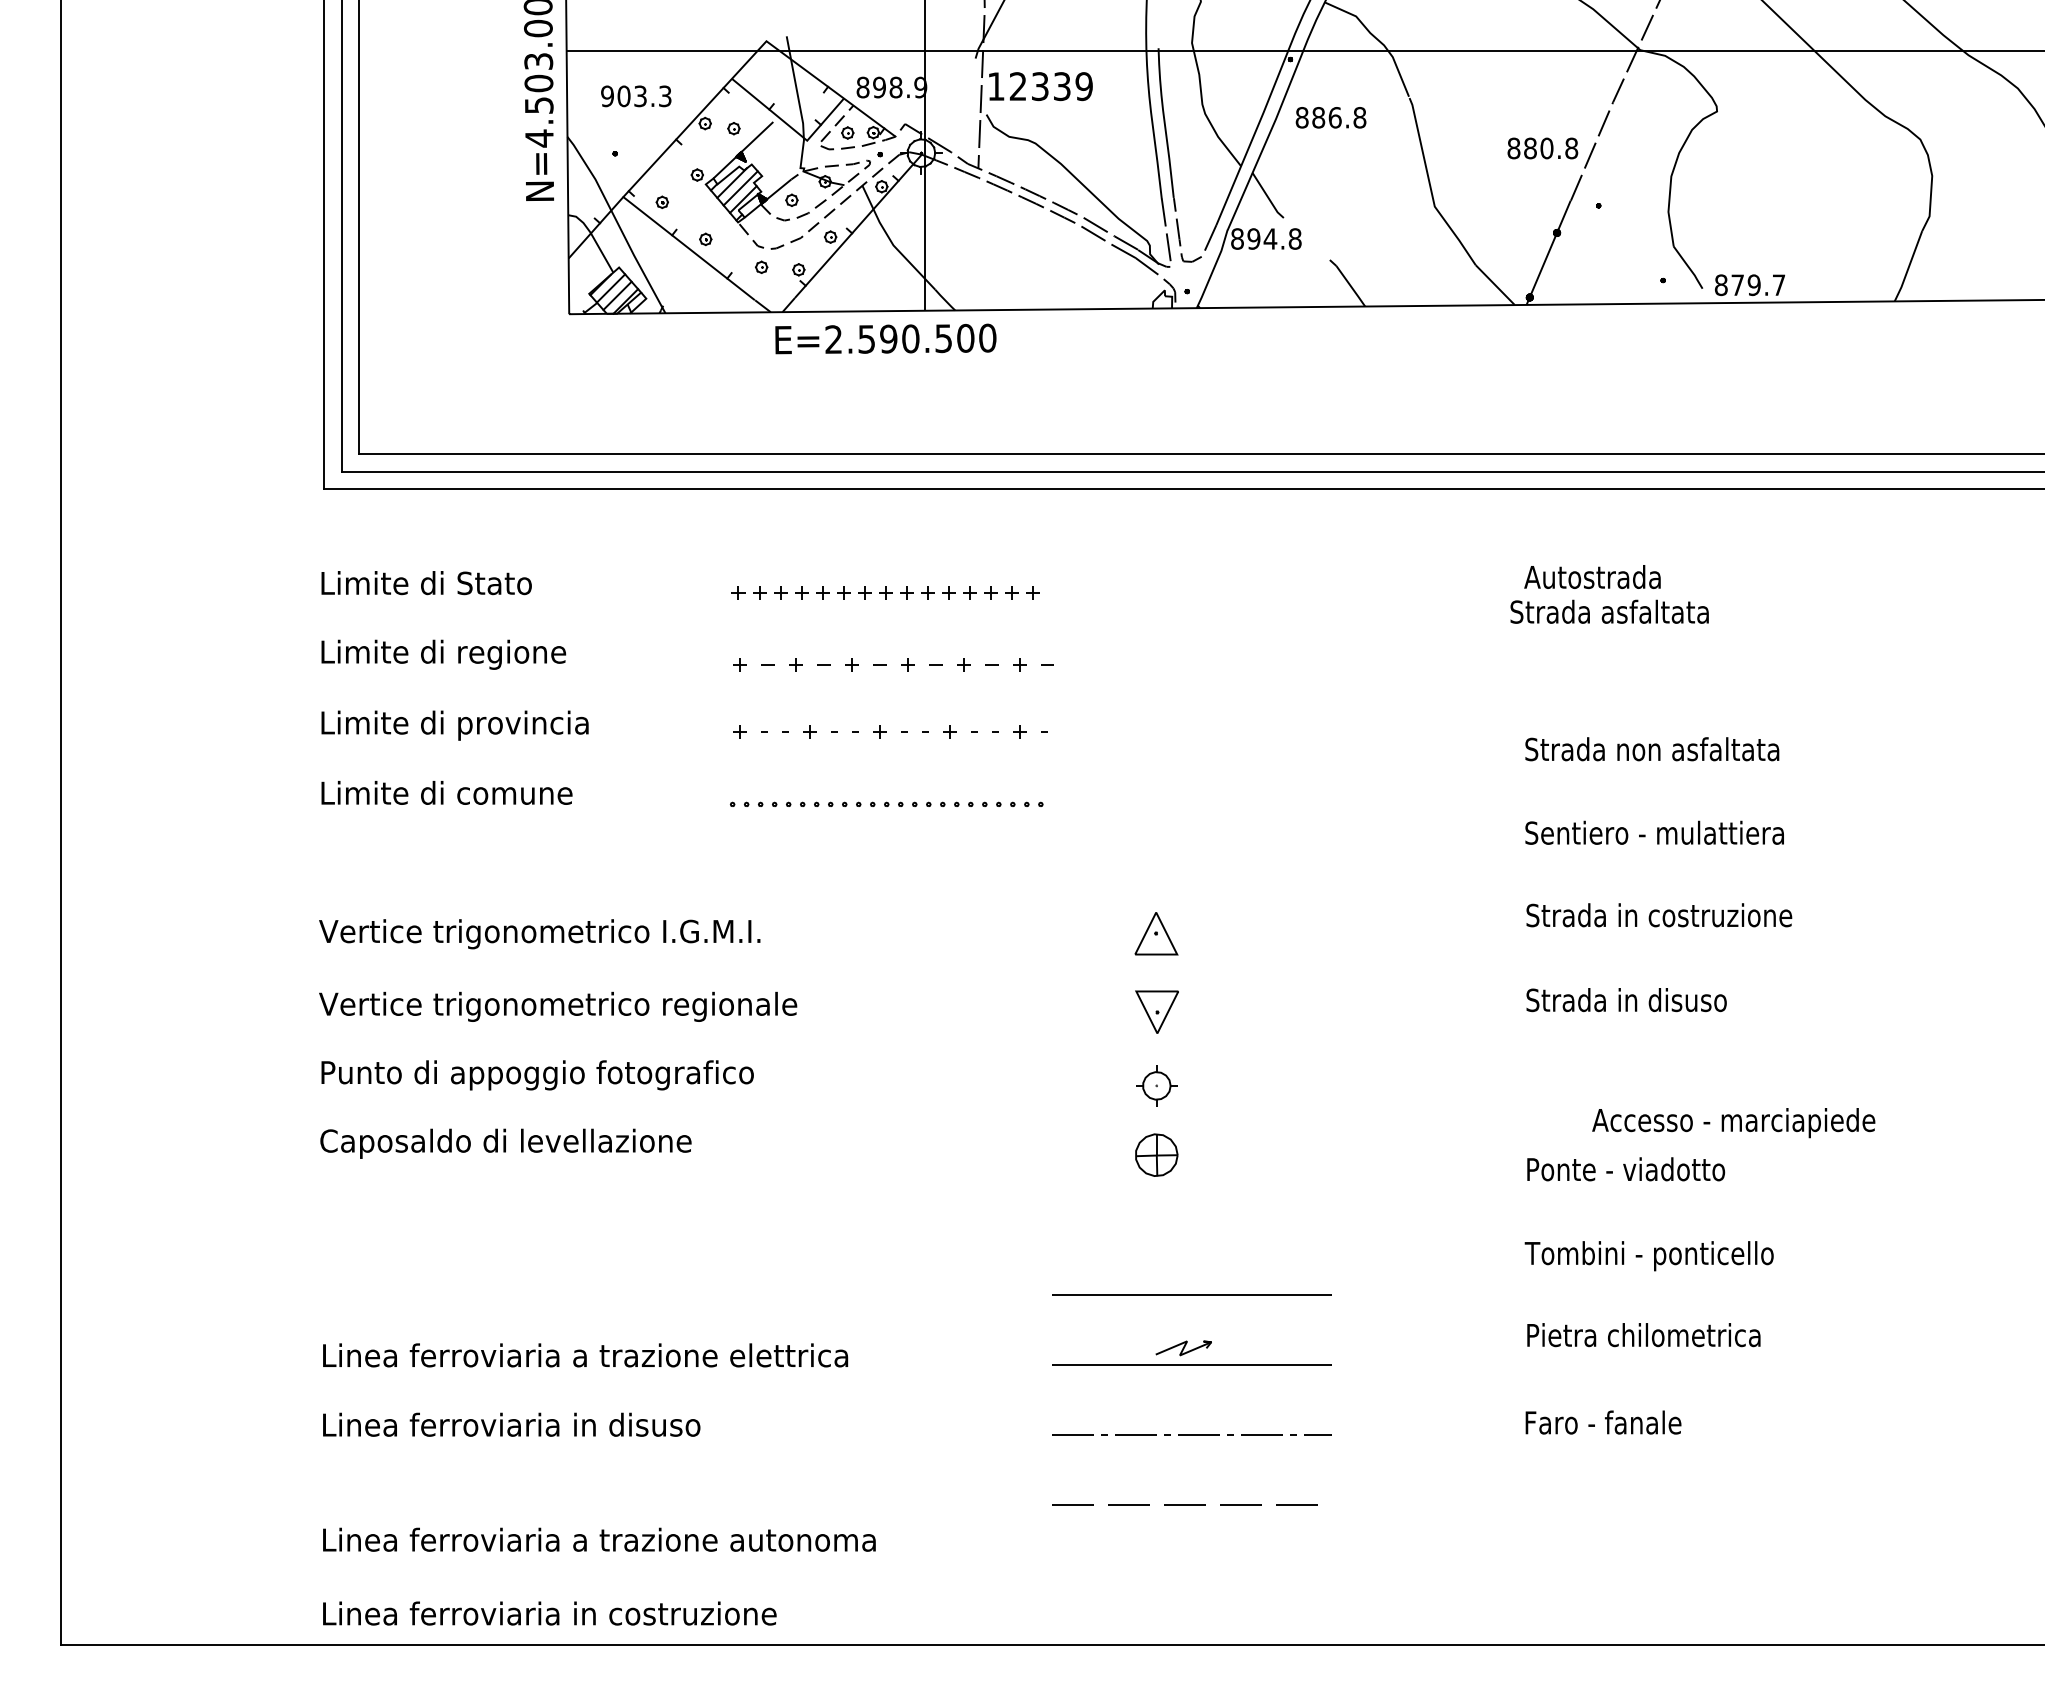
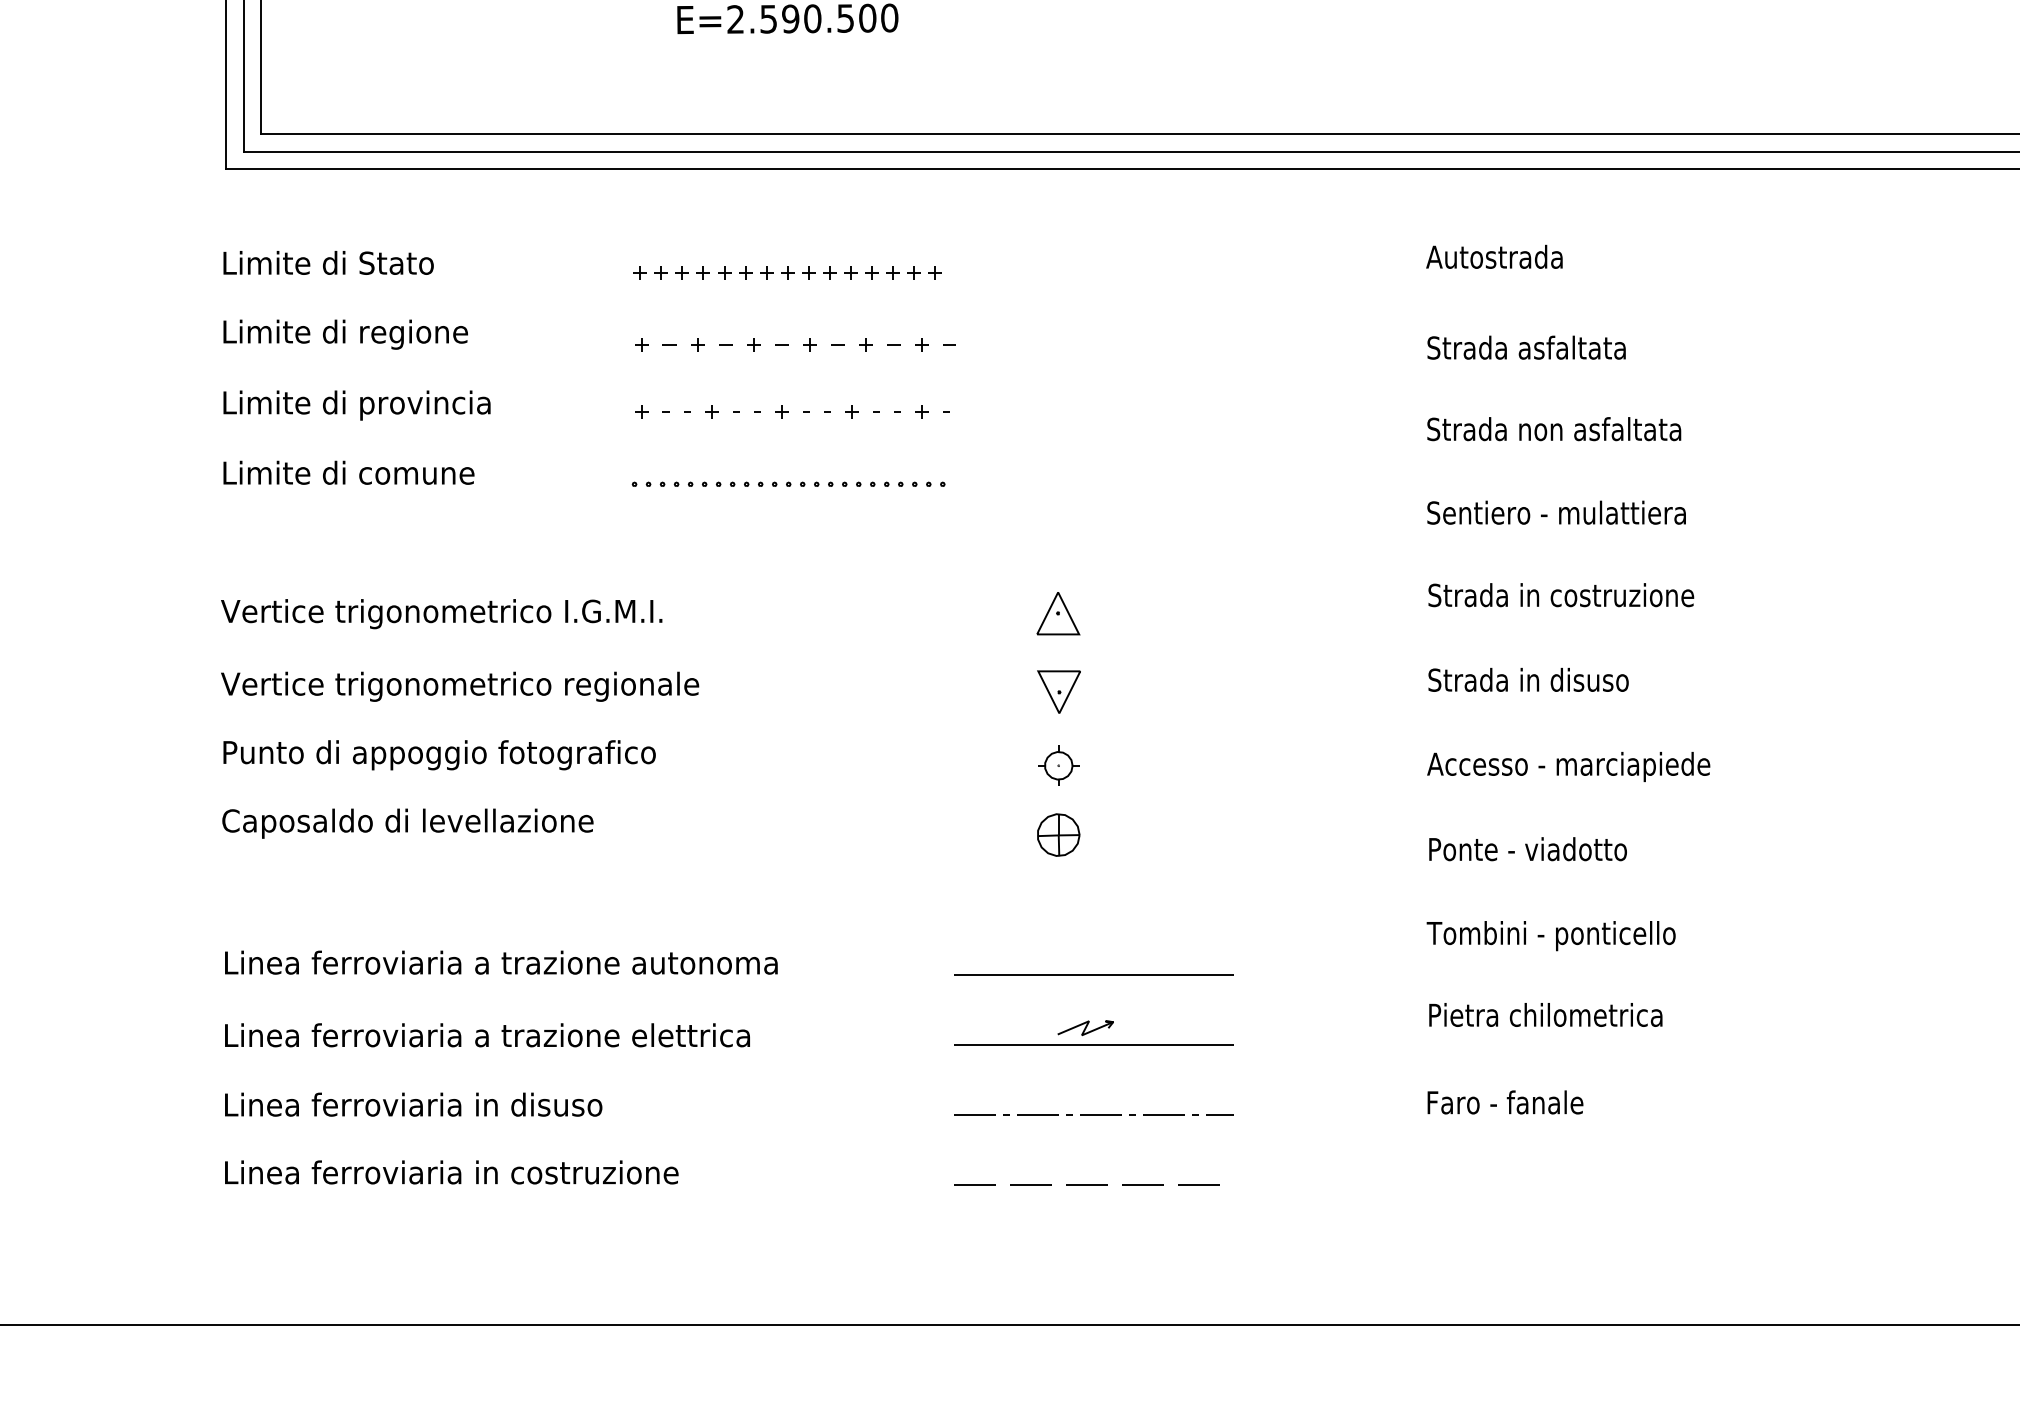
text: (1609, 611) -> (1526, 347), moved
text: (1733, 1123) -> (1568, 767), moved
text: (599, 1539) -> (501, 962), moved
text: (549, 1613) -> (451, 1172), moved

